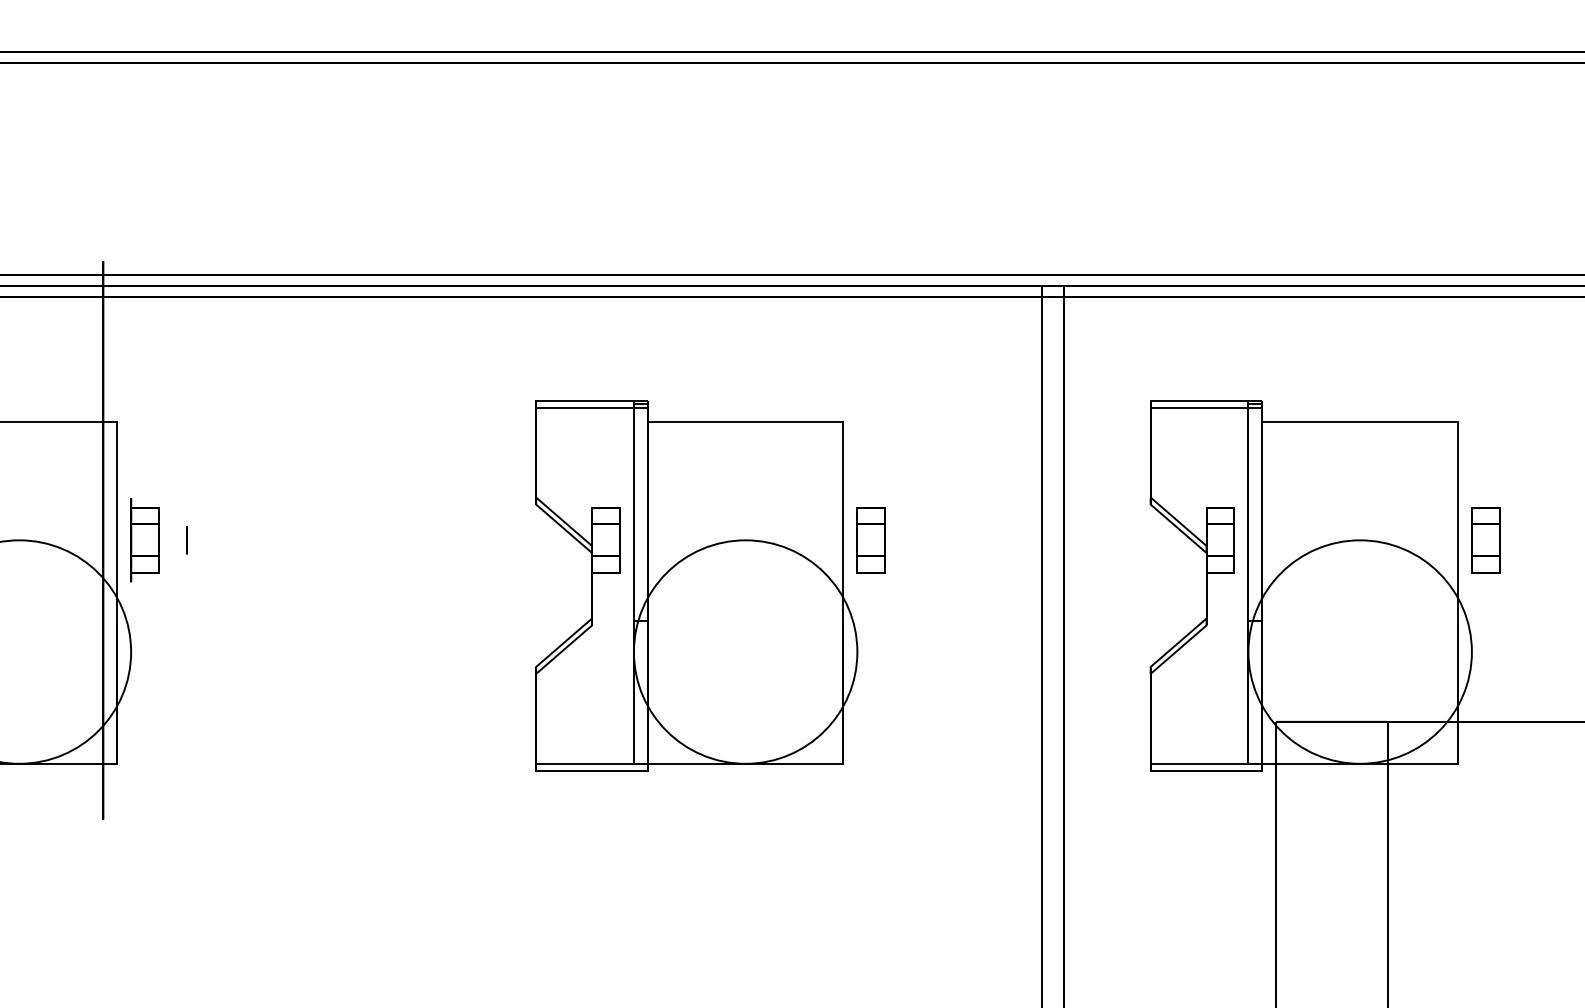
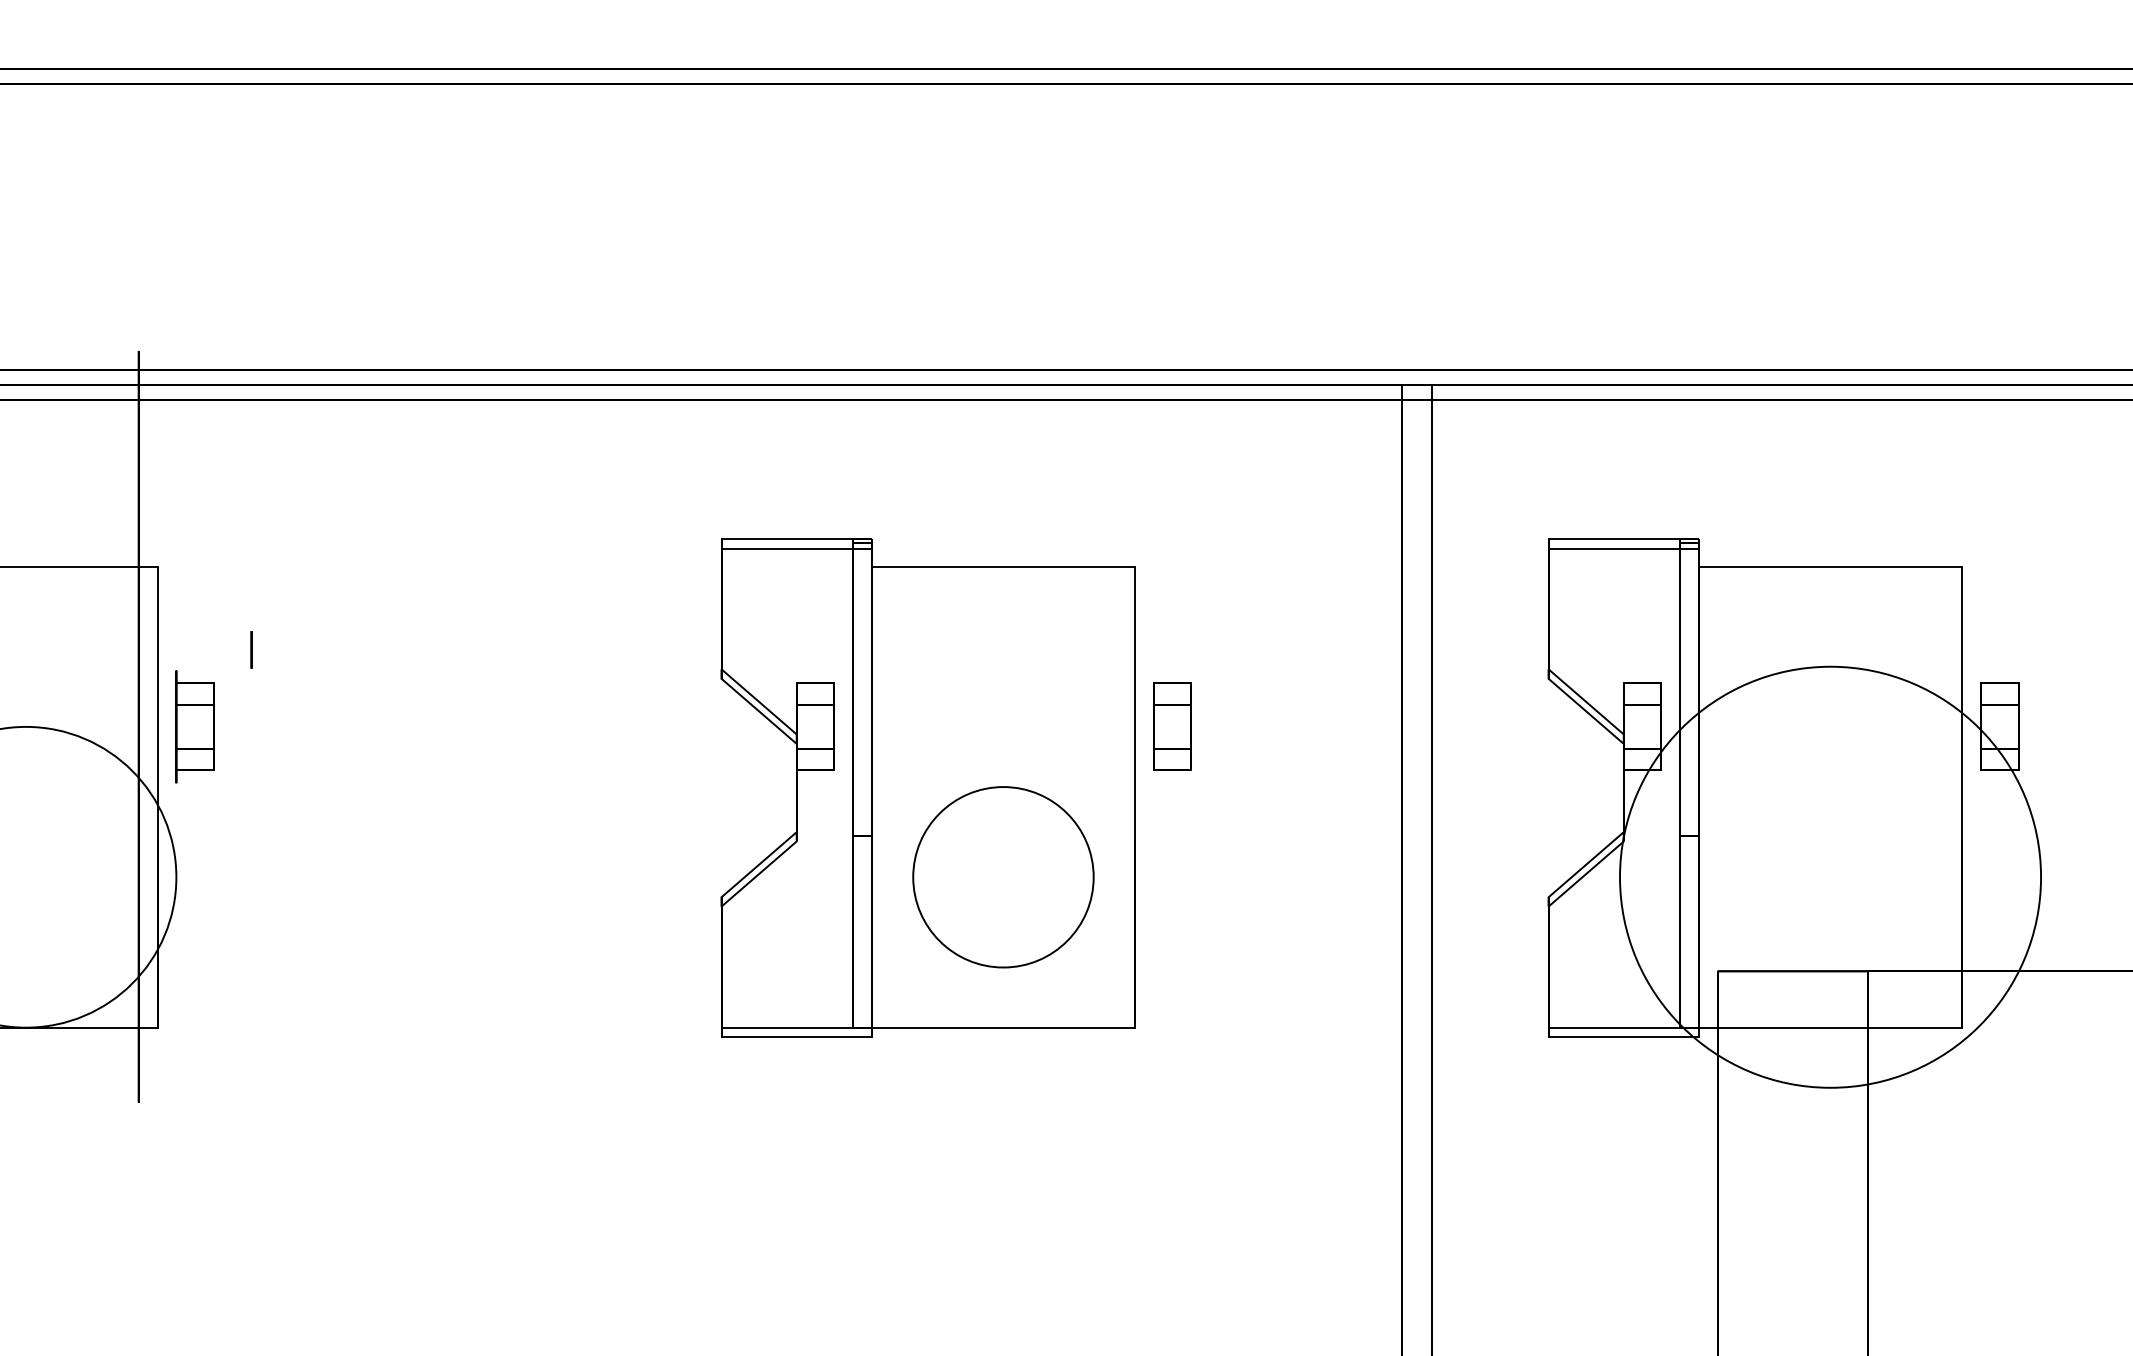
circle: (186, 540) -> (251, 649), moved
circle: (745, 651) -> (1003, 876), size x0.6
circle: (1360, 651) -> (1830, 876), size x1.4

